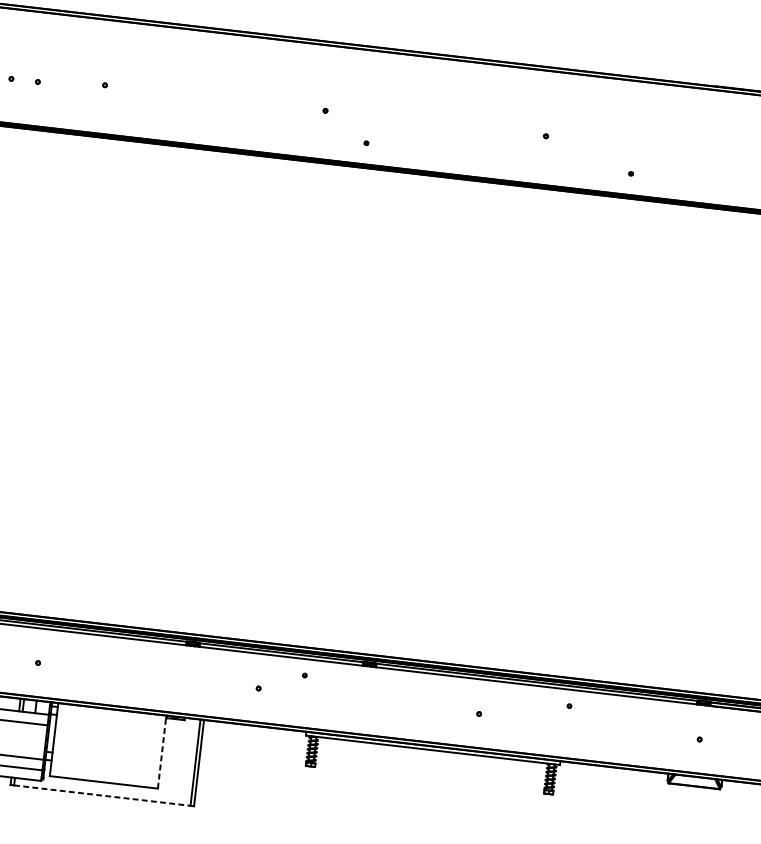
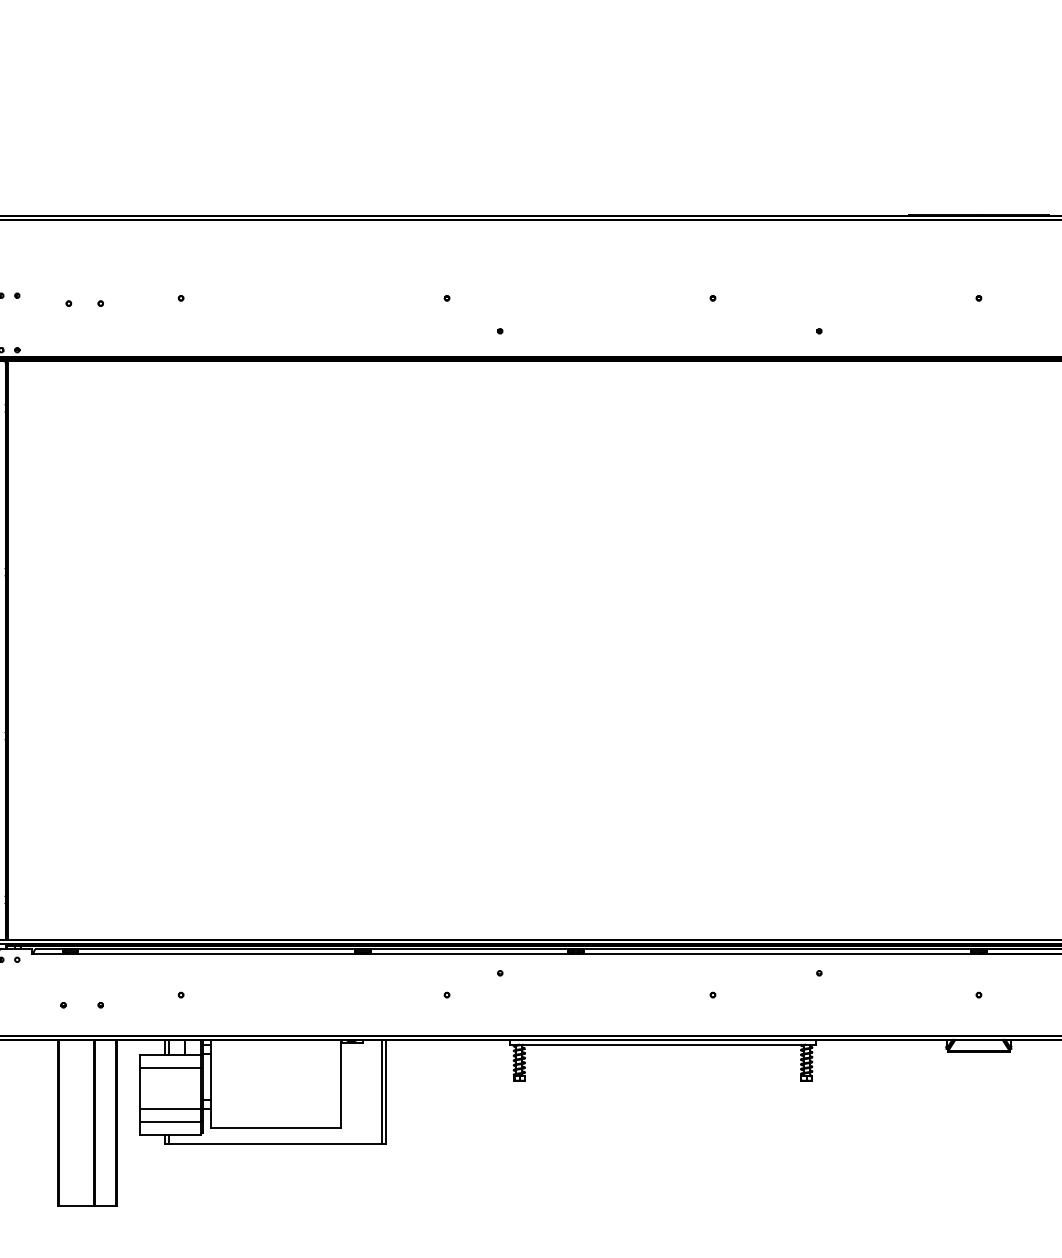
line: (161, 751) -> (340, 1083), dashed -> solid
line: (102, 796) -> (276, 1144), dashed -> solid

